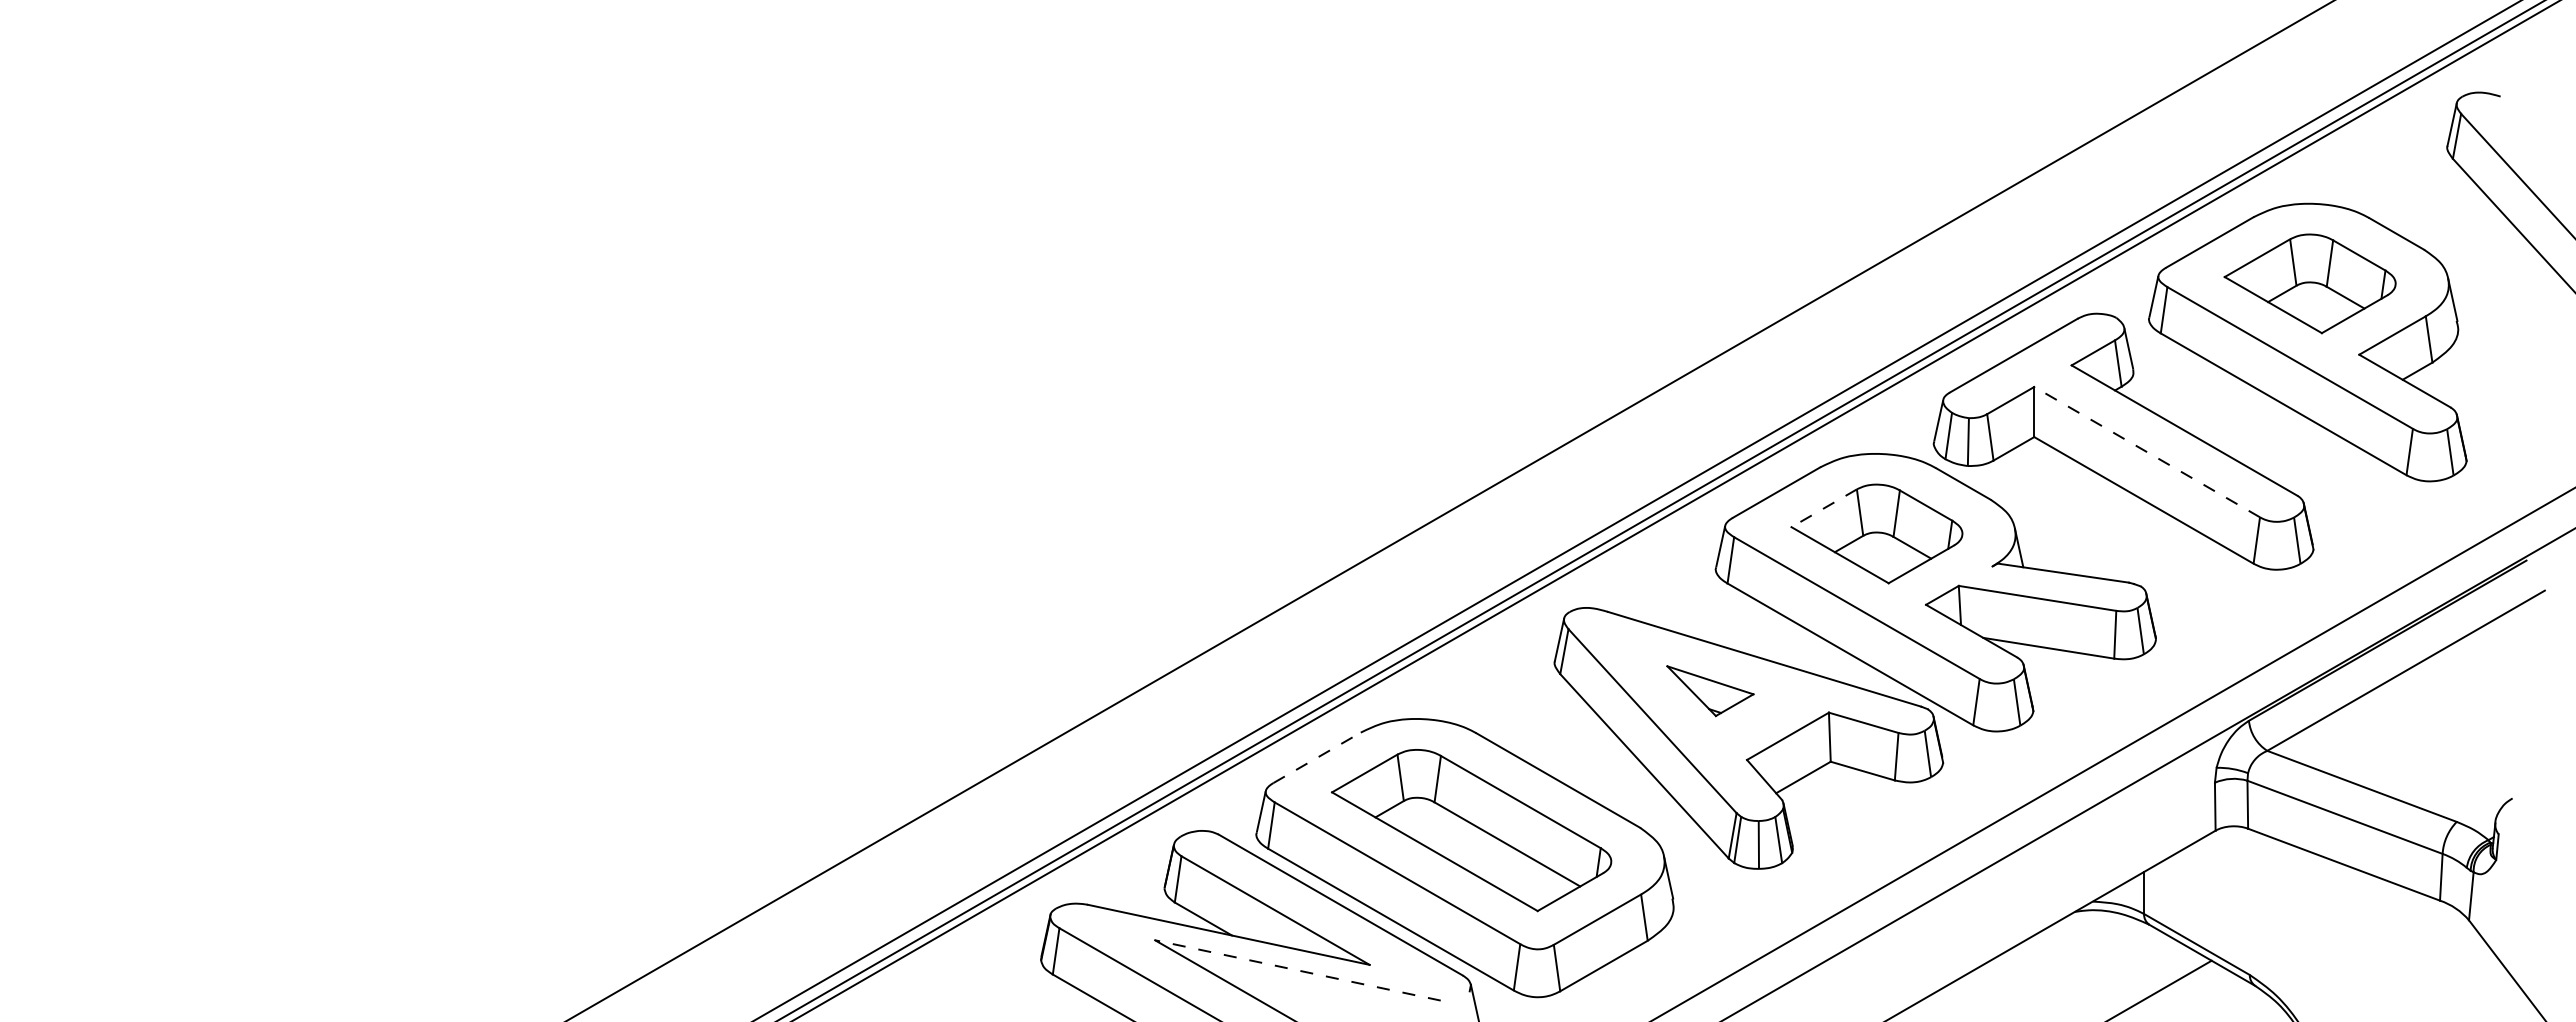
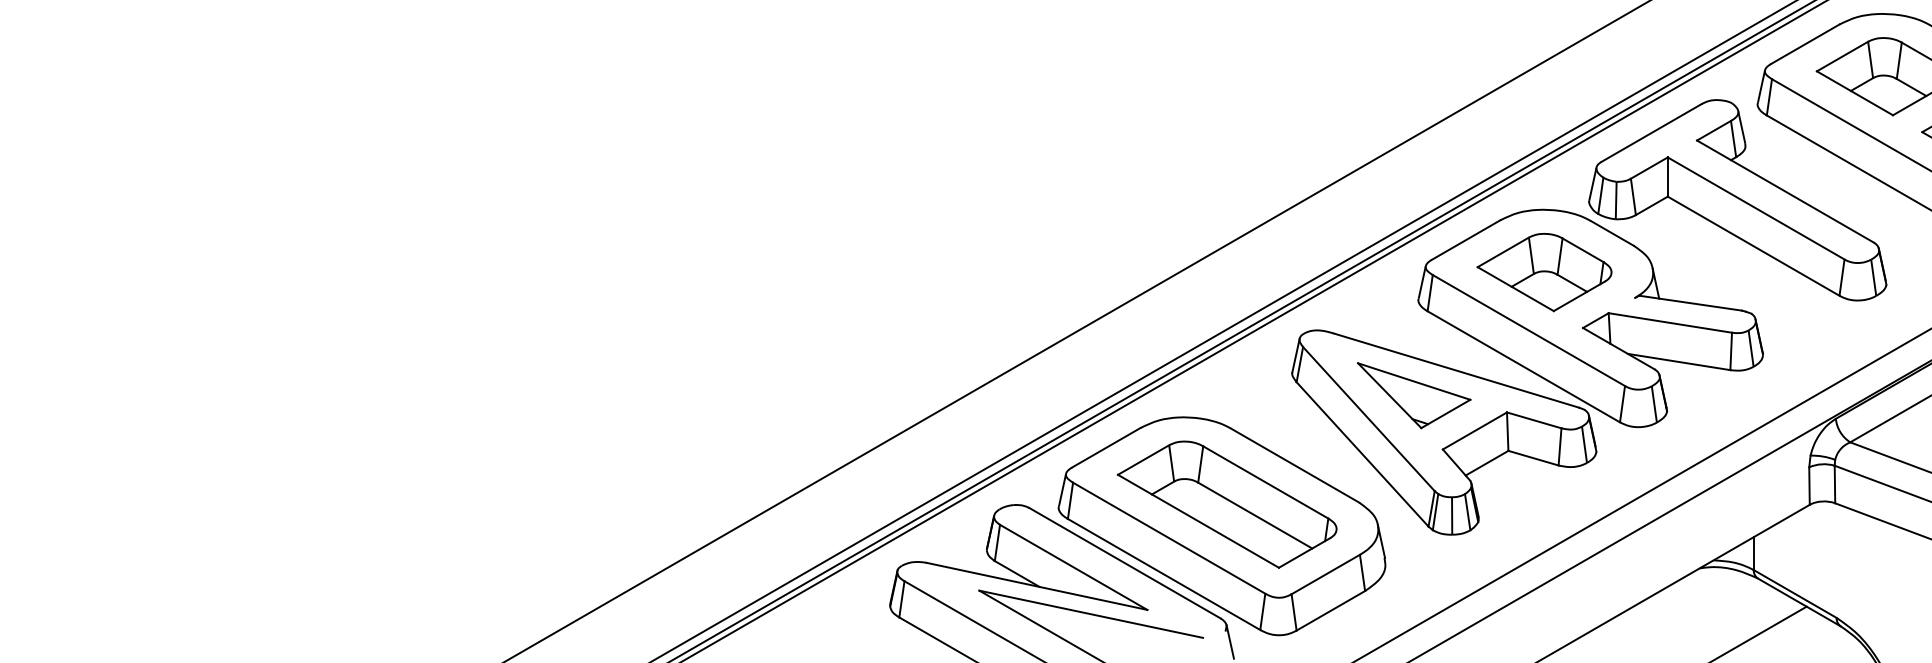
line: (2146, 451) -> (1755, 207), dashed -> solid
line: (1824, 508) -> (1503, 252), dashed -> solid
part: (1710, 690) -> (1414, 395), size x1.67
line: (1317, 757) -> (1106, 447), dashed -> solid
line: (1297, 970) -> (1090, 614), dashed -> solid

